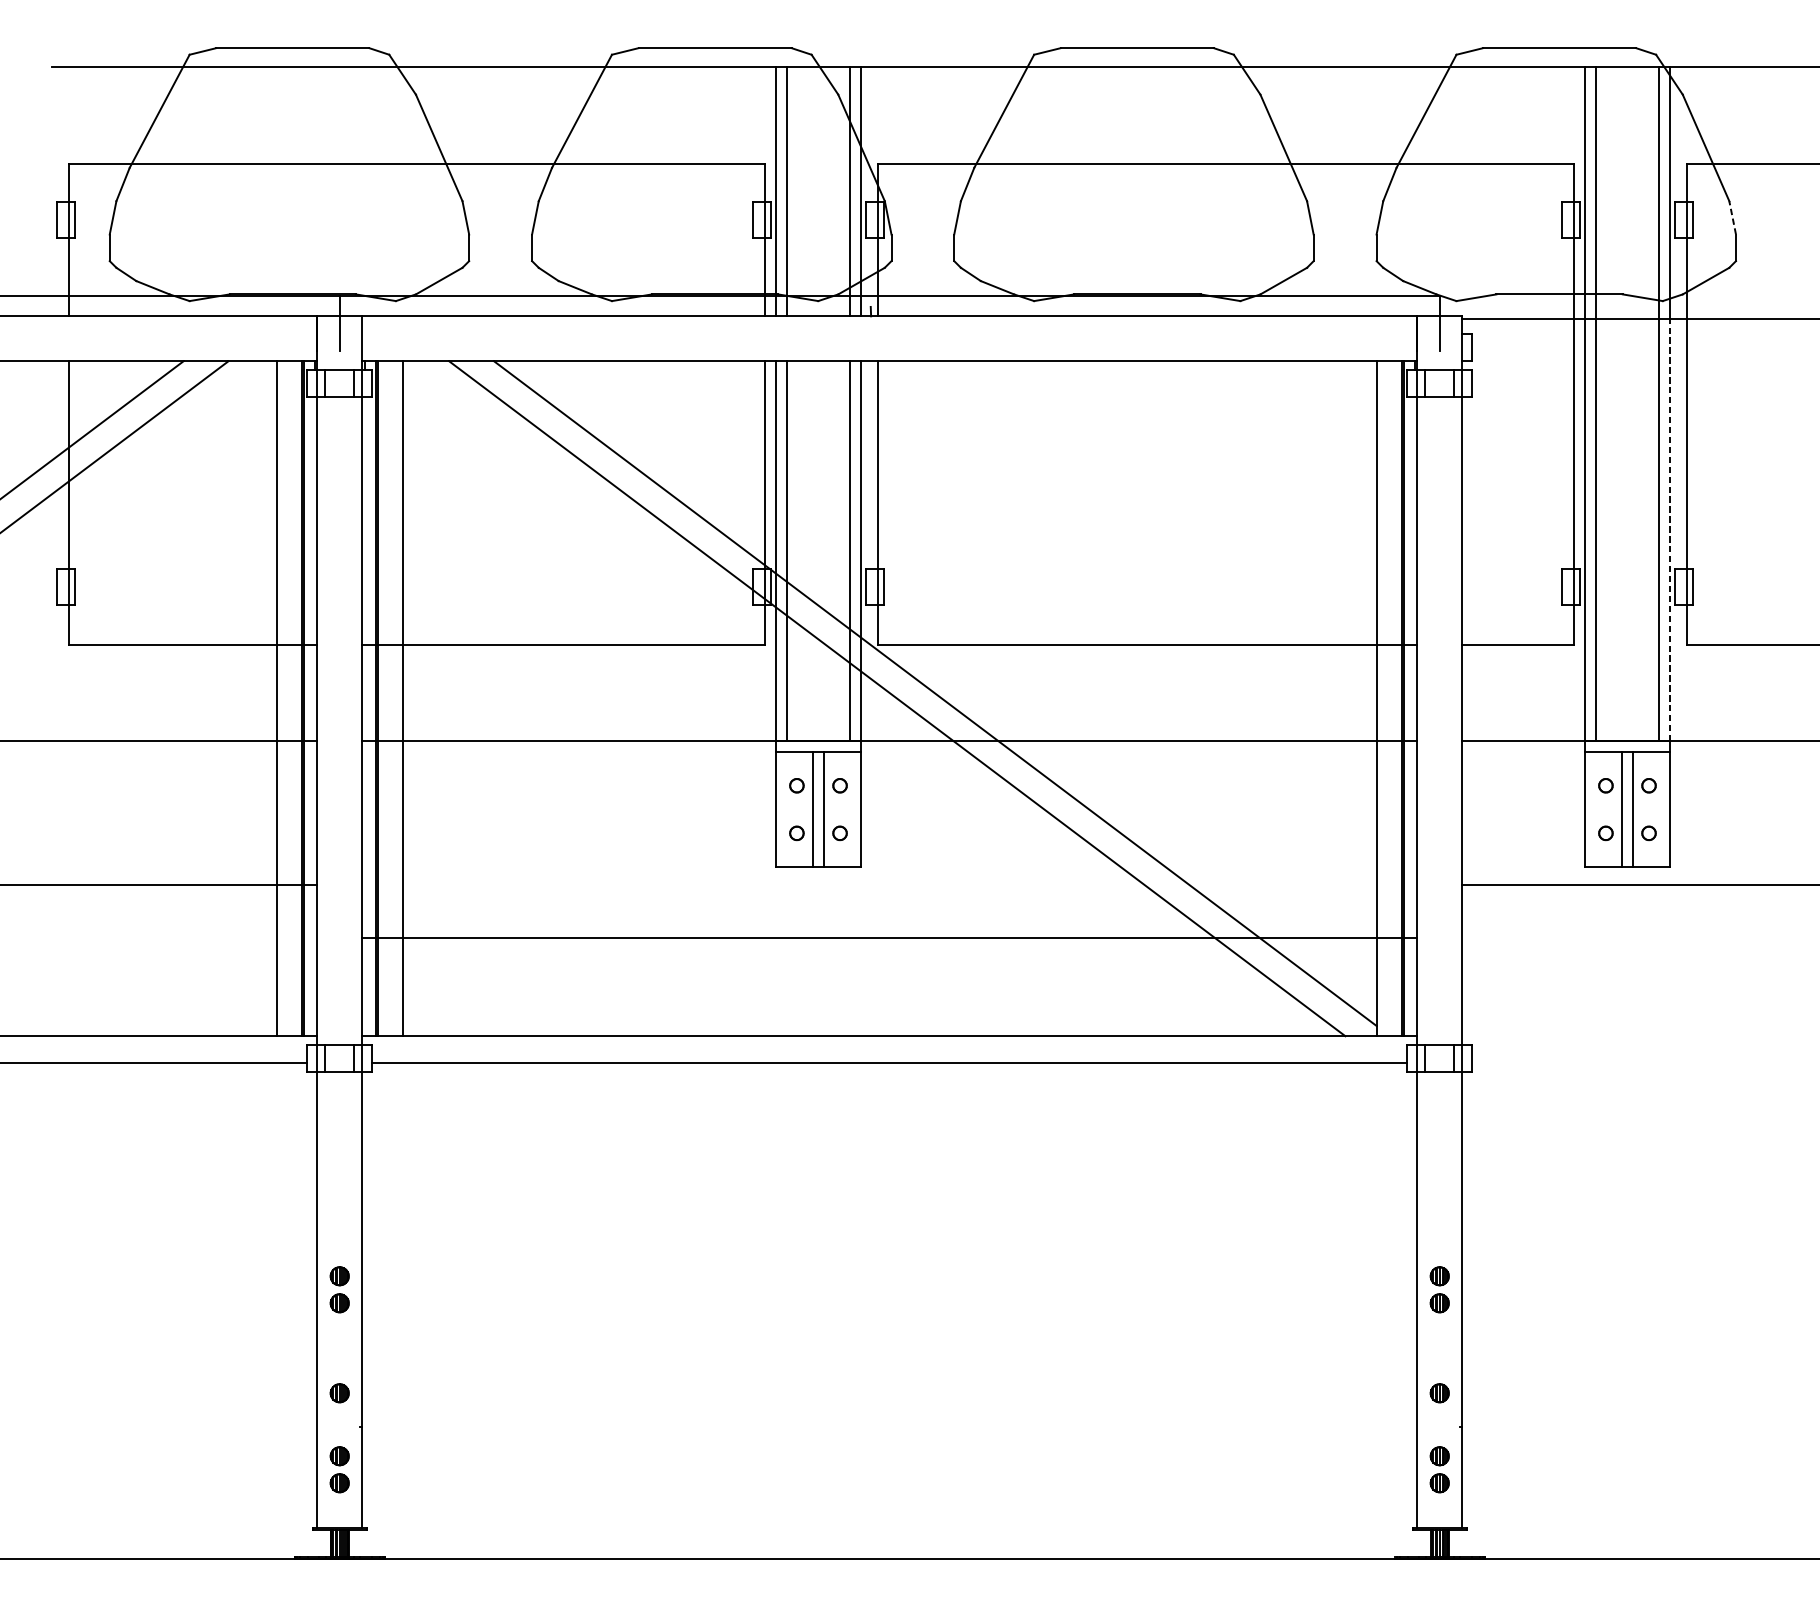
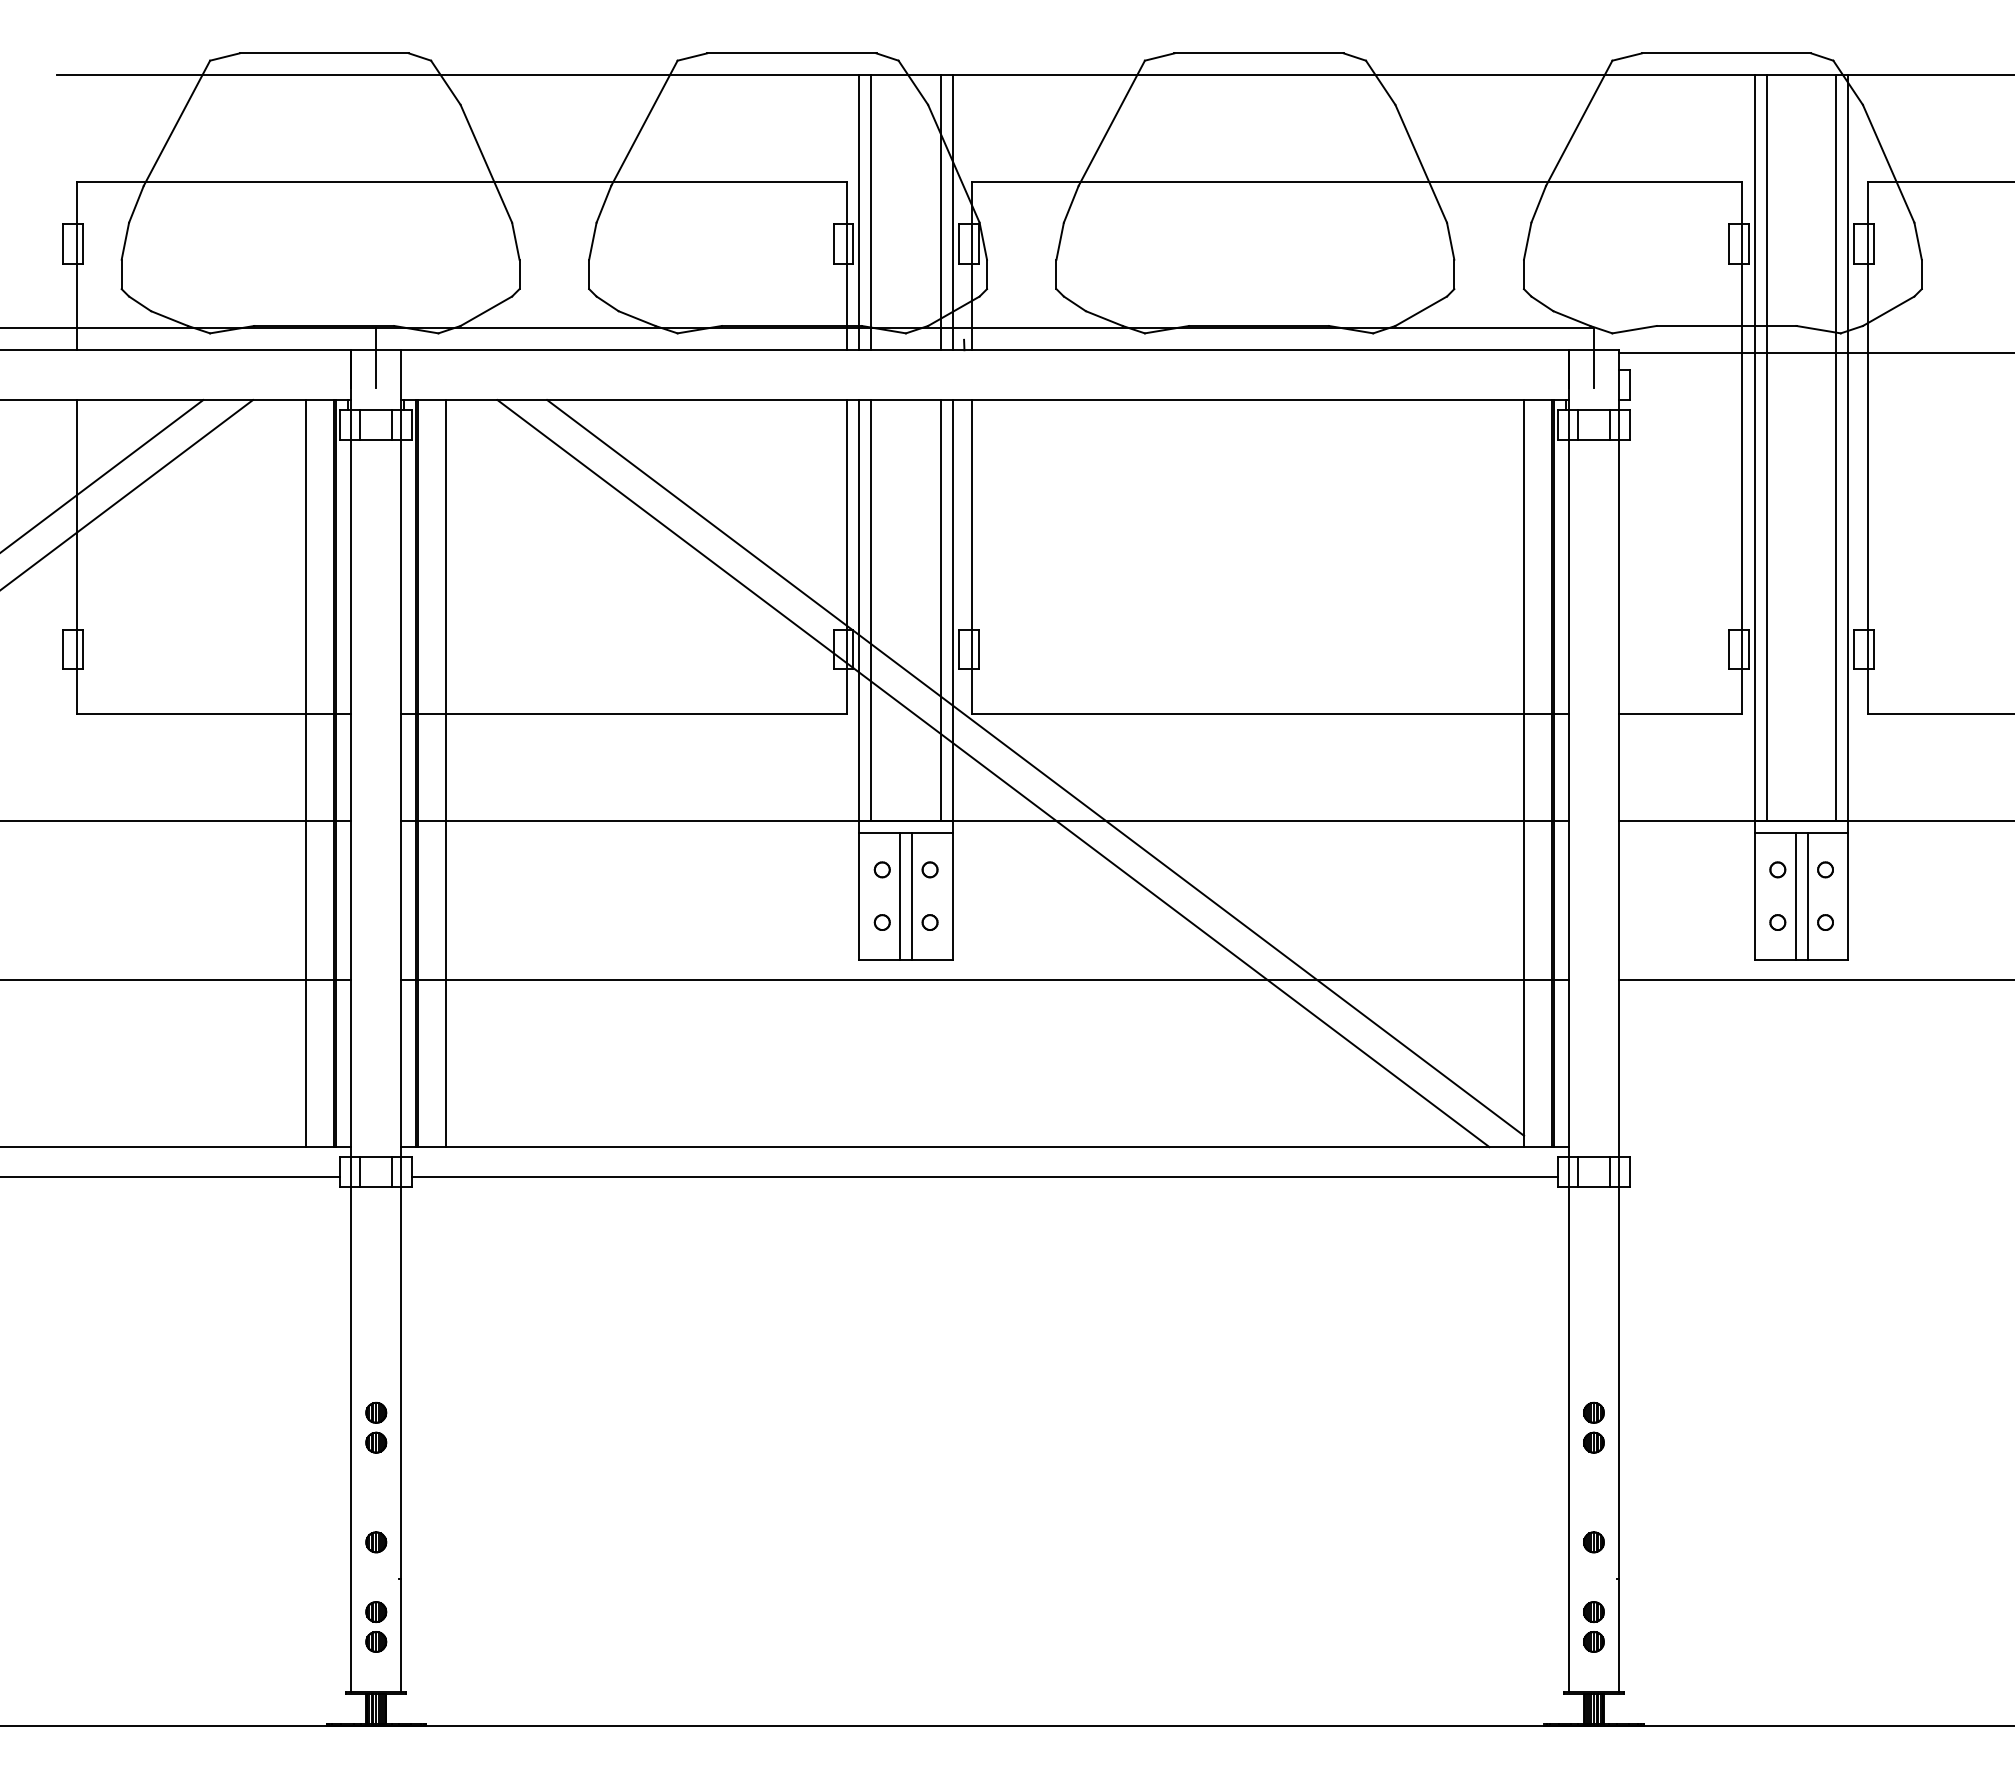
line: (1732, 218) -> (1918, 241), dashed -> solid
line: (1669, 529) -> (1848, 586), dashed -> solid
line: (890, 938) -> (985, 979), moved

